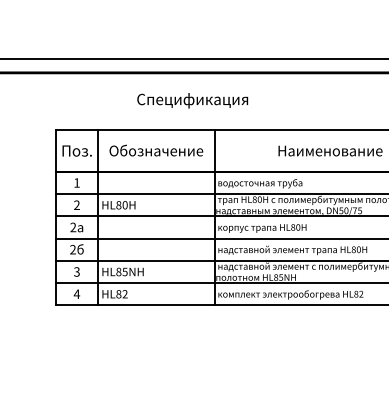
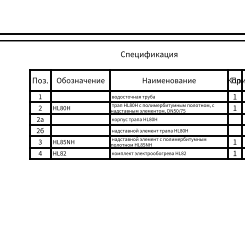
text: (193, 99) -> (149, 54), moved

